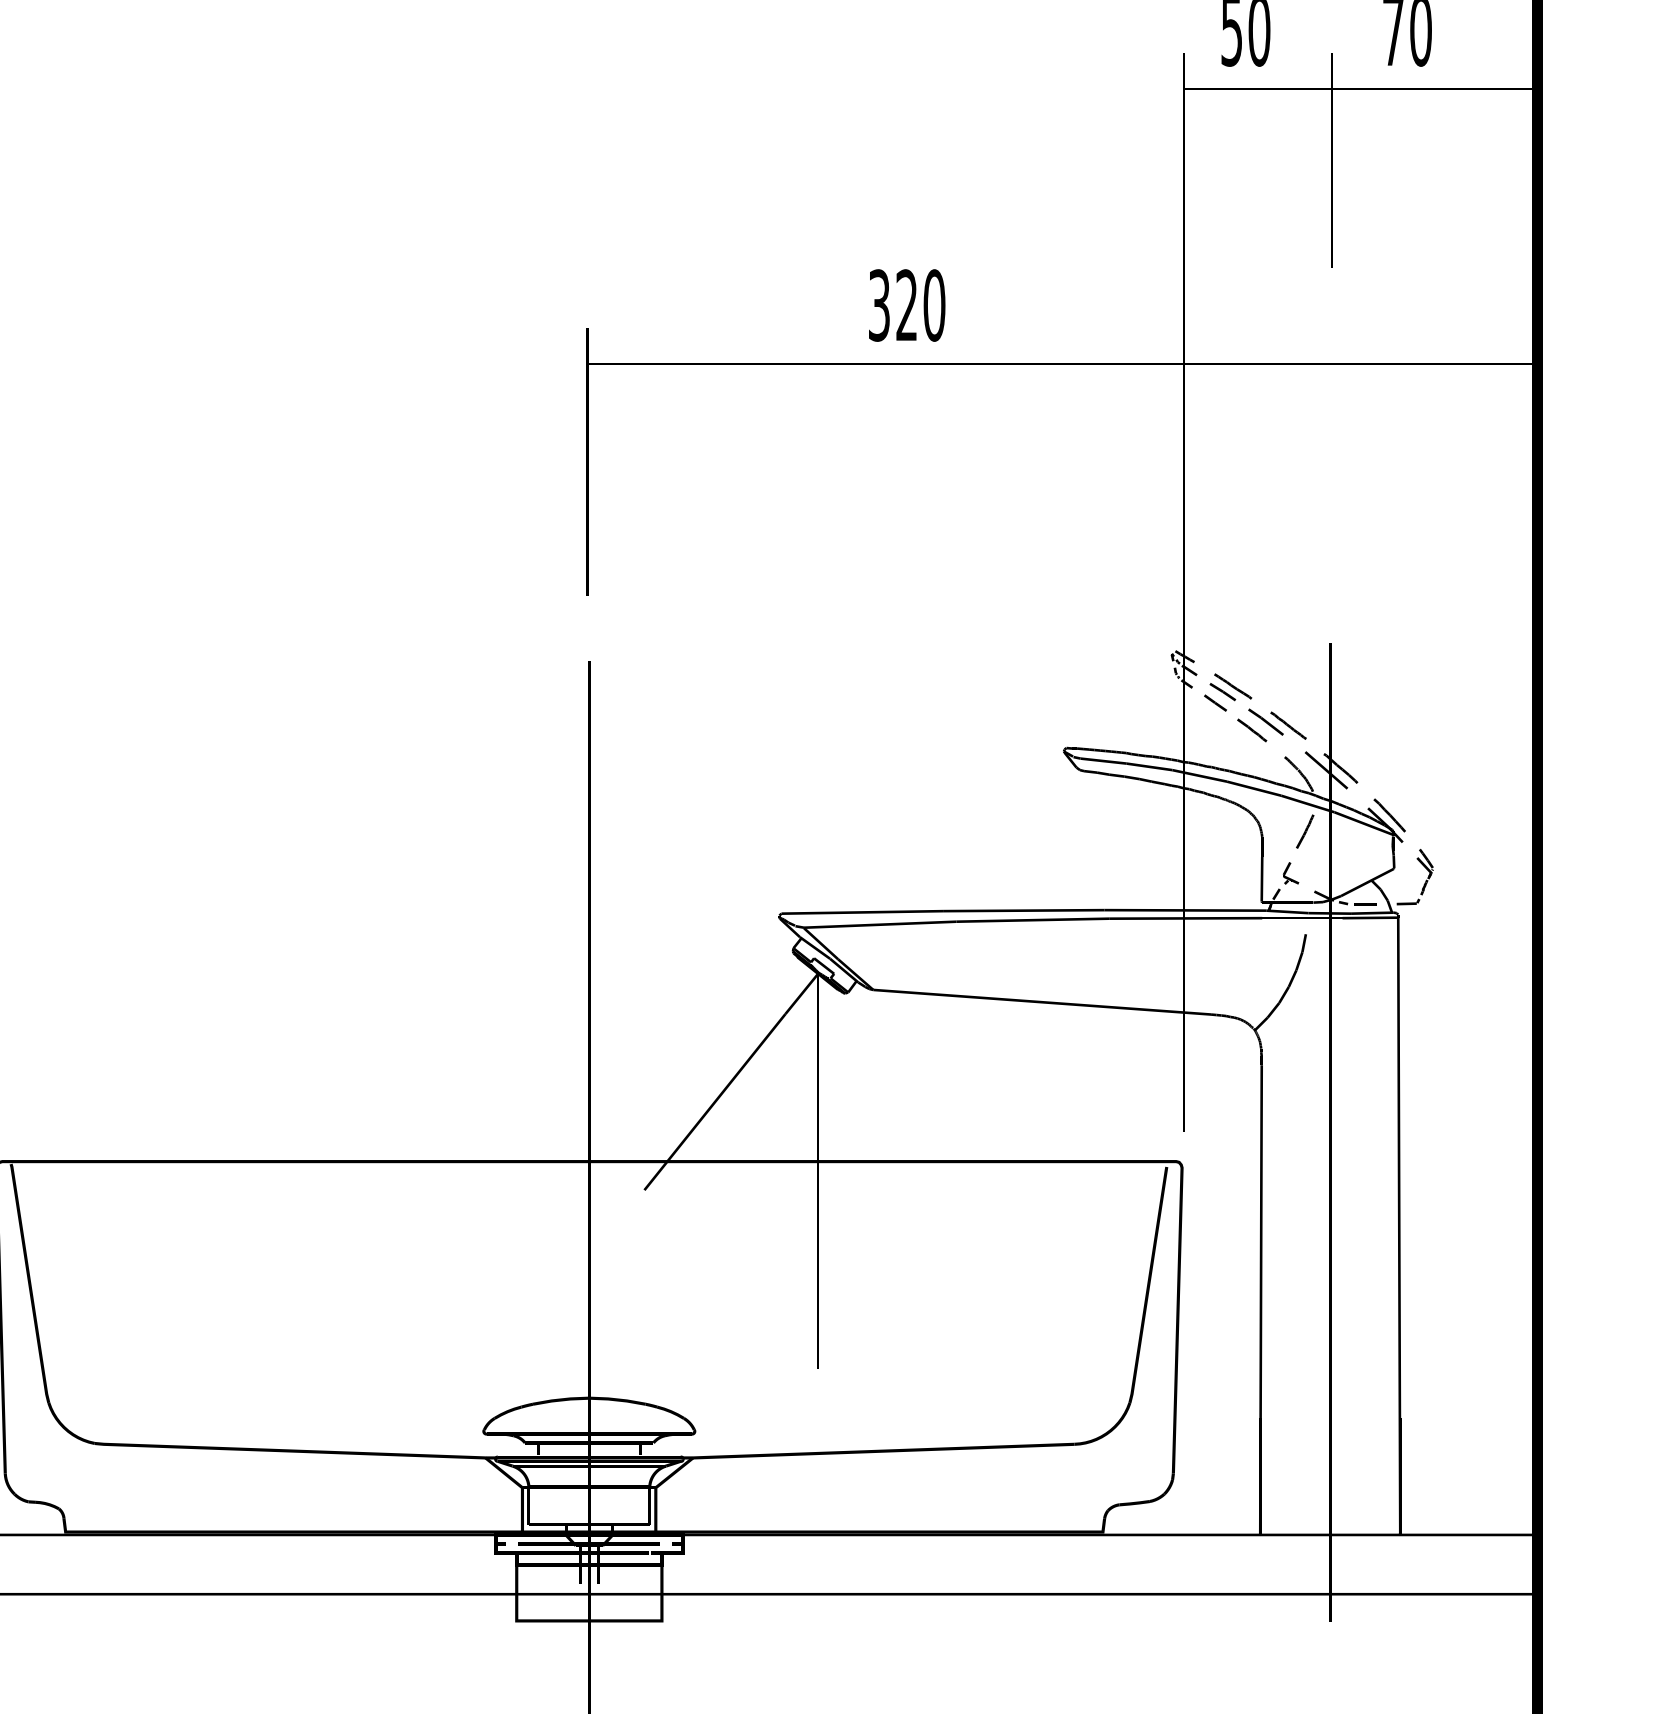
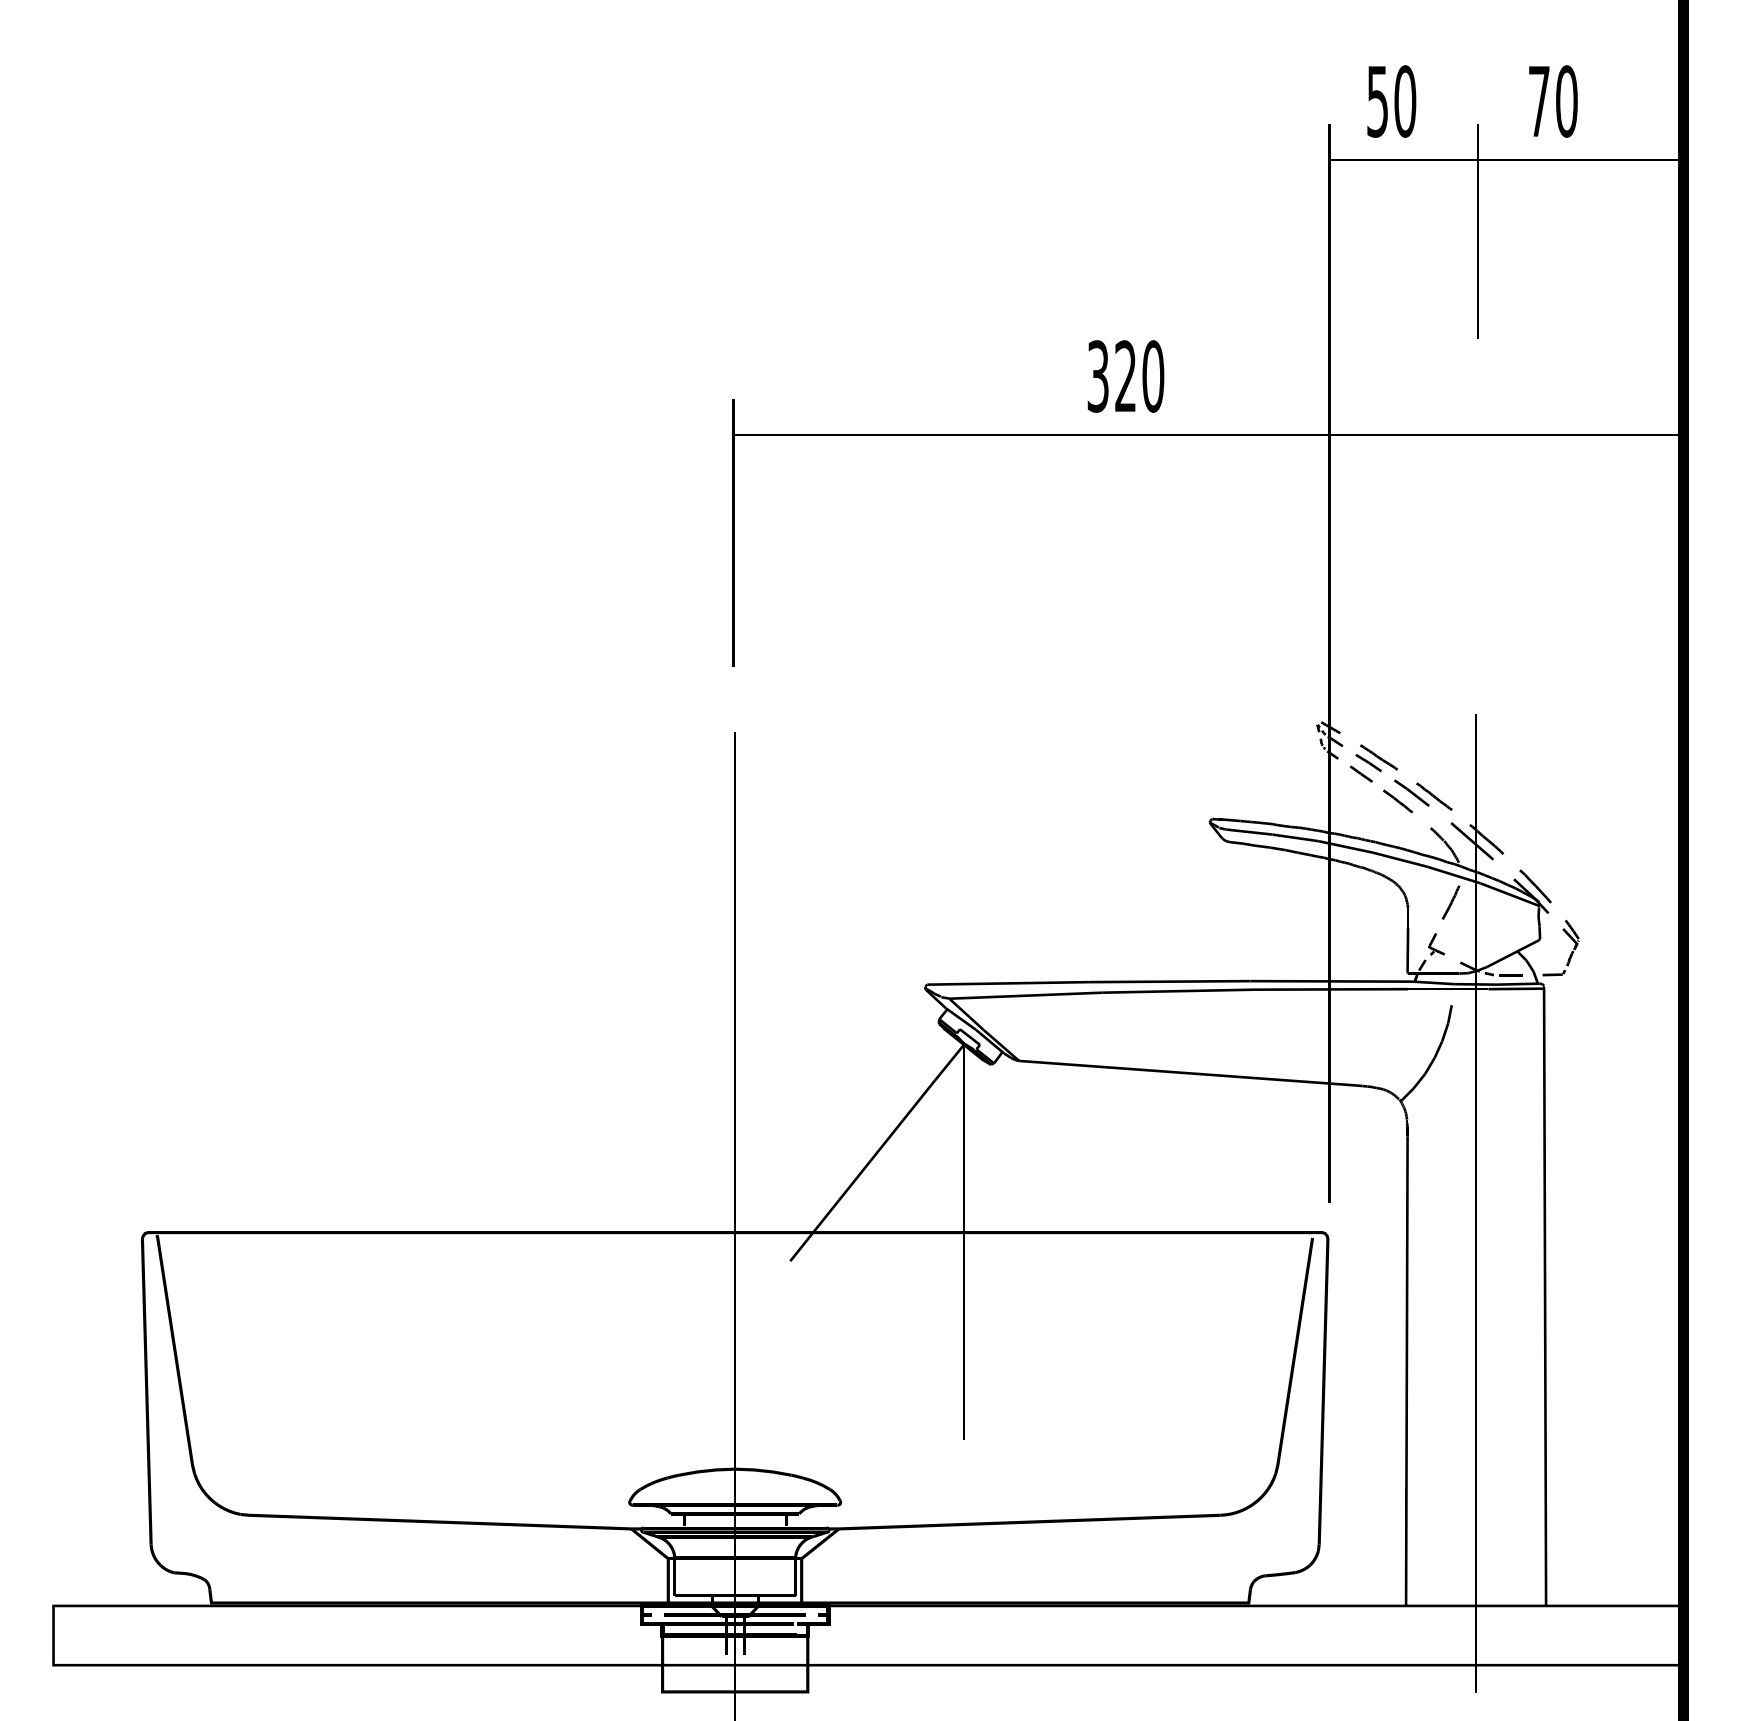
text: (906, 305) -> (1125, 376), moved

